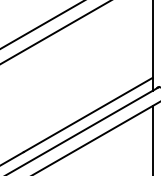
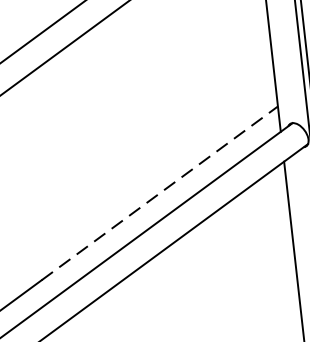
line: (88, 114) -> (160, 192), solid -> dashed

